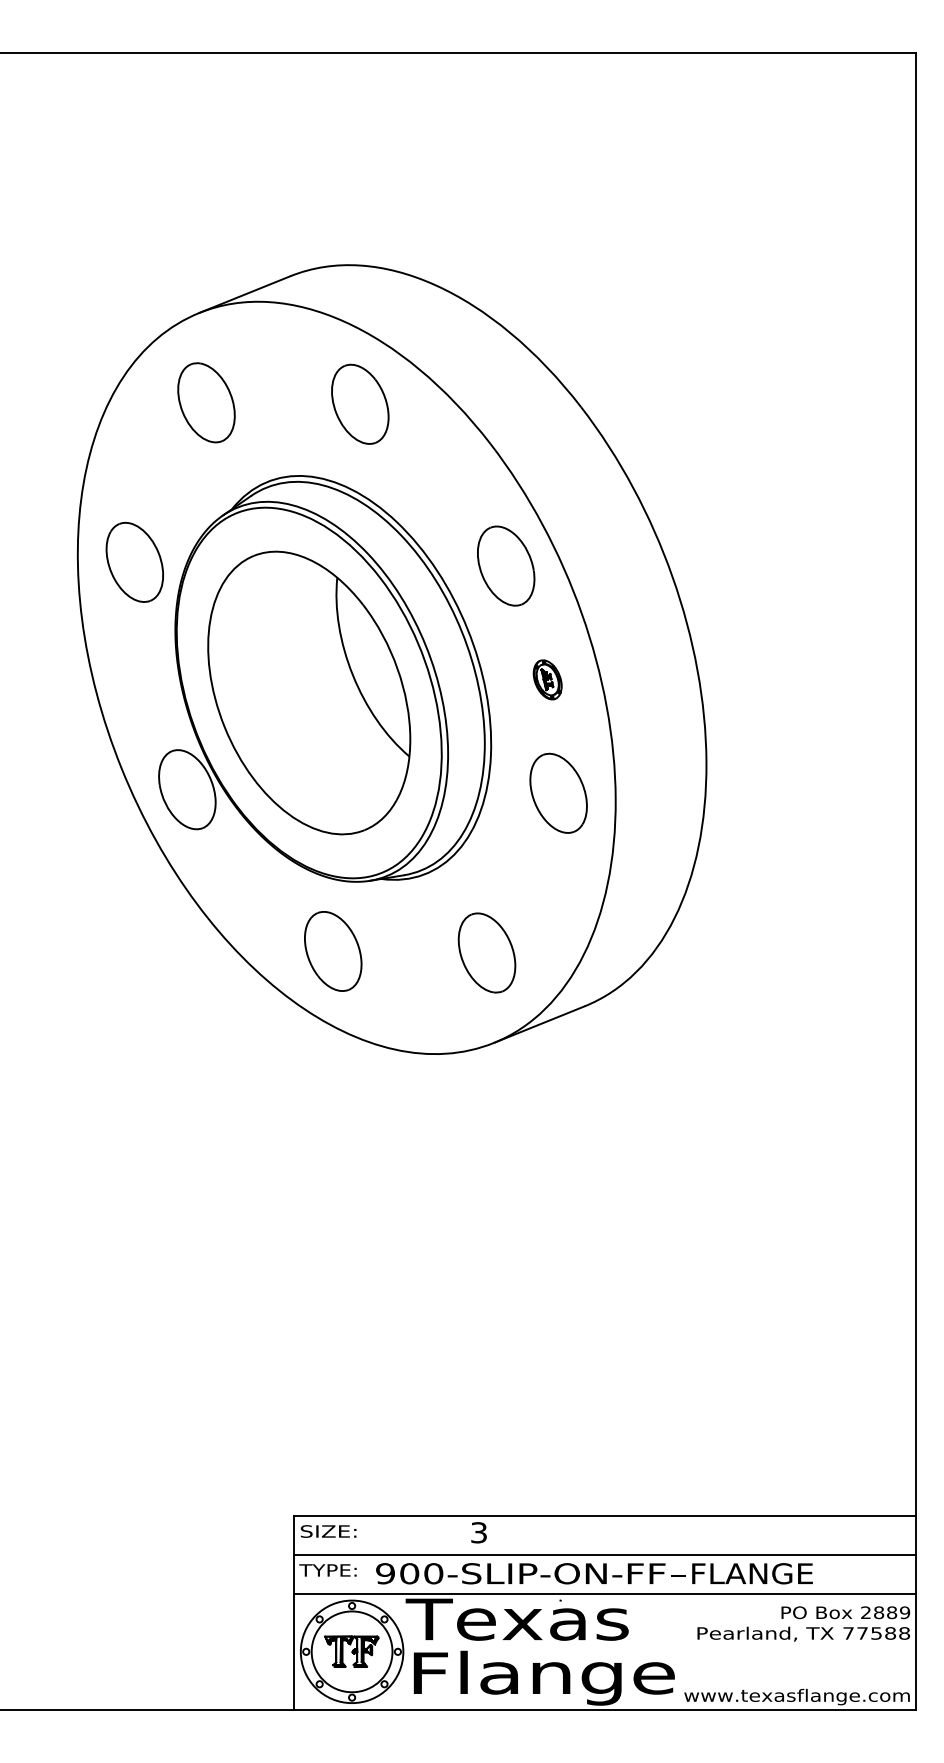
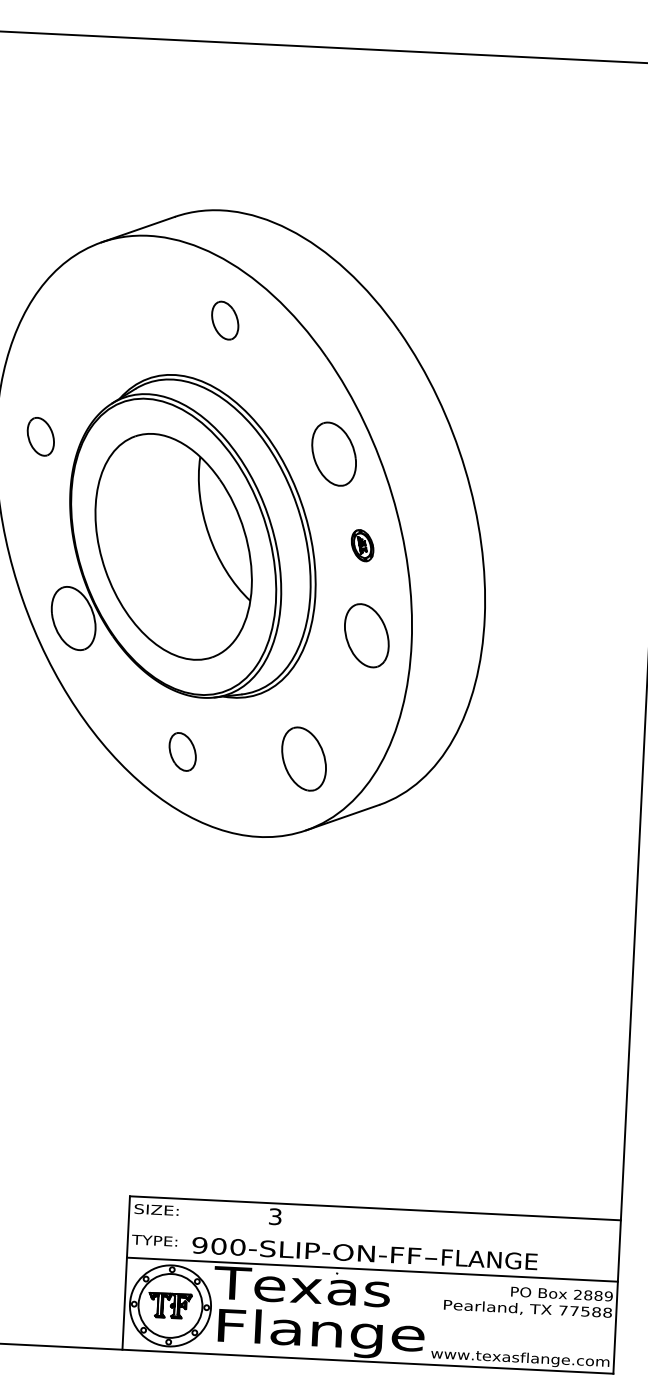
part: (206, 402) -> (103, 313), removed
part: (360, 403) -> (225, 320), size x0.6
part: (134, 561) -> (40, 436), size x0.6
part: (333, 951) -> (182, 751), size x0.6
line: (604, 1554) -> (373, 1238), removed

